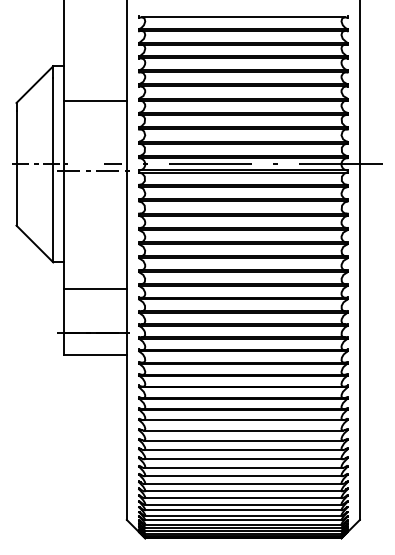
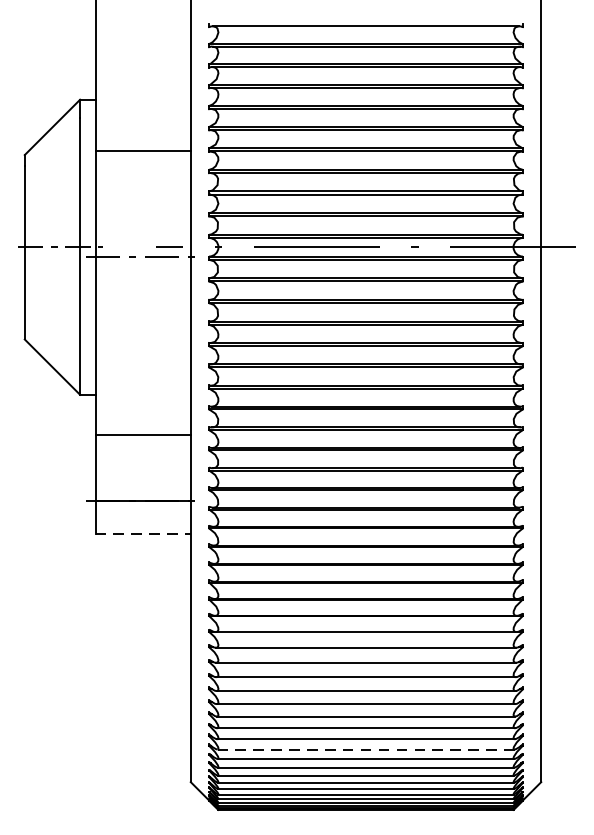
line: (95, 354) -> (143, 533), solid -> dashed
line: (243, 498) -> (366, 749), solid -> dashed

